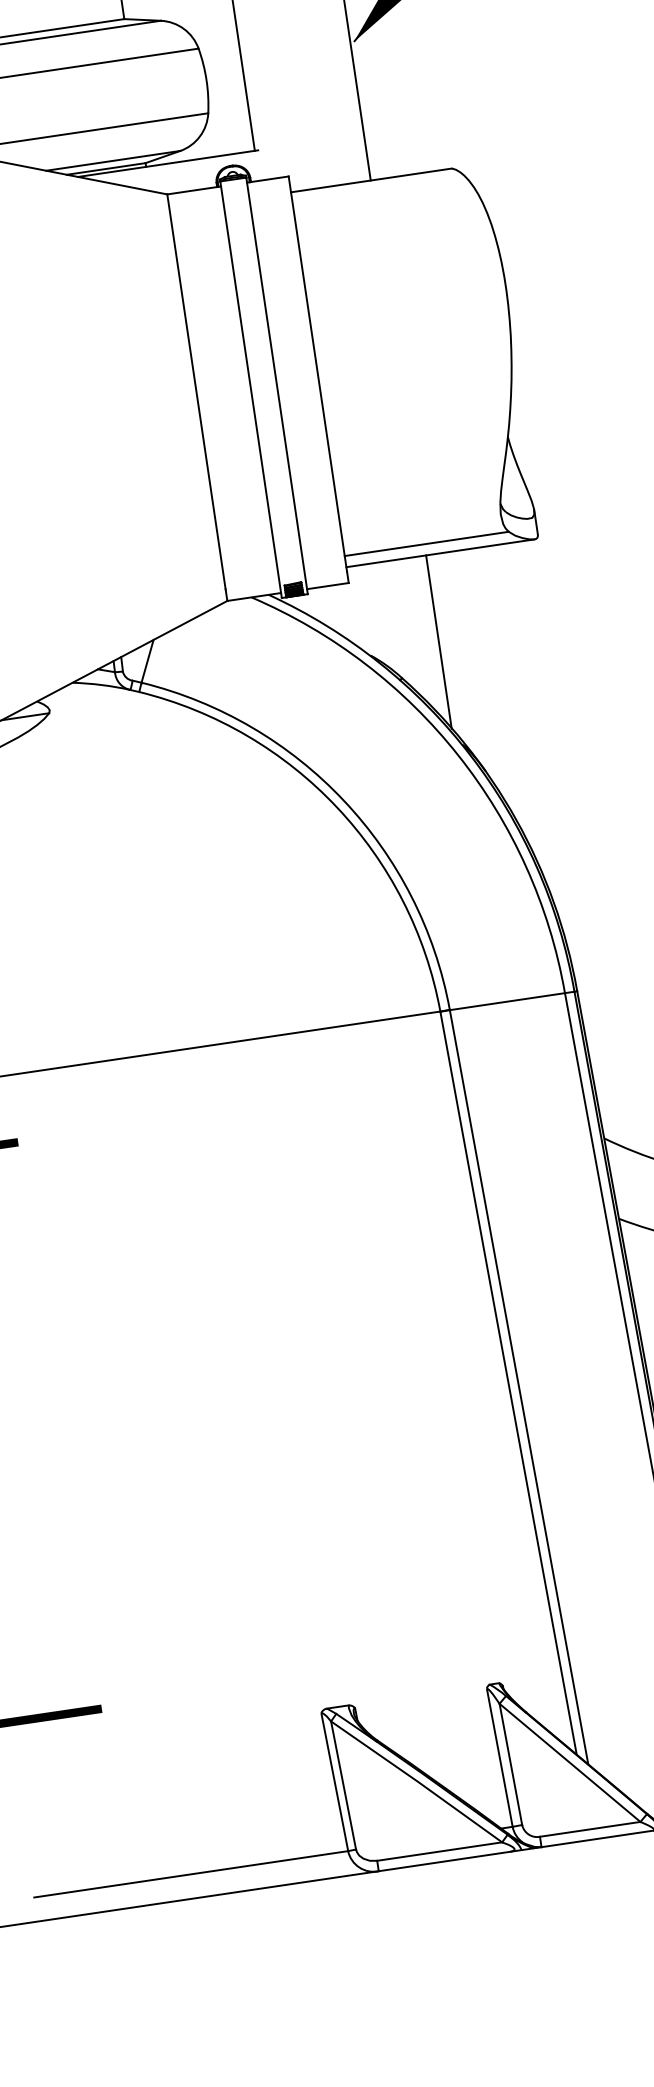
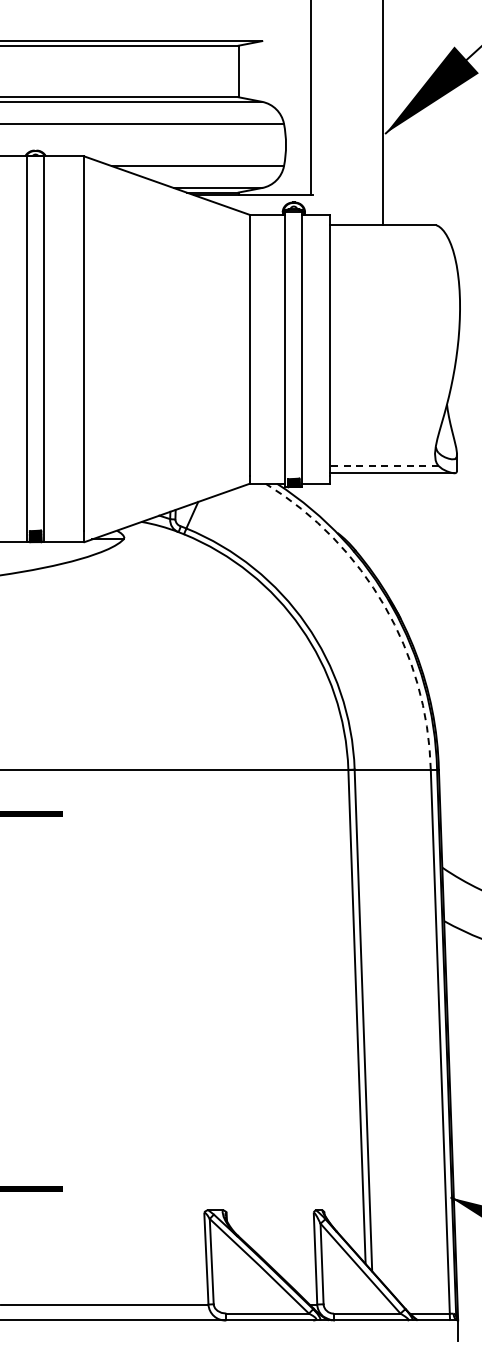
line: (425, 543) -> (383, 465), solid -> dashed
line: (438, 641) -> (382, 530), removed
arc: (458, 754) -> (384, 605), solid -> dashed

